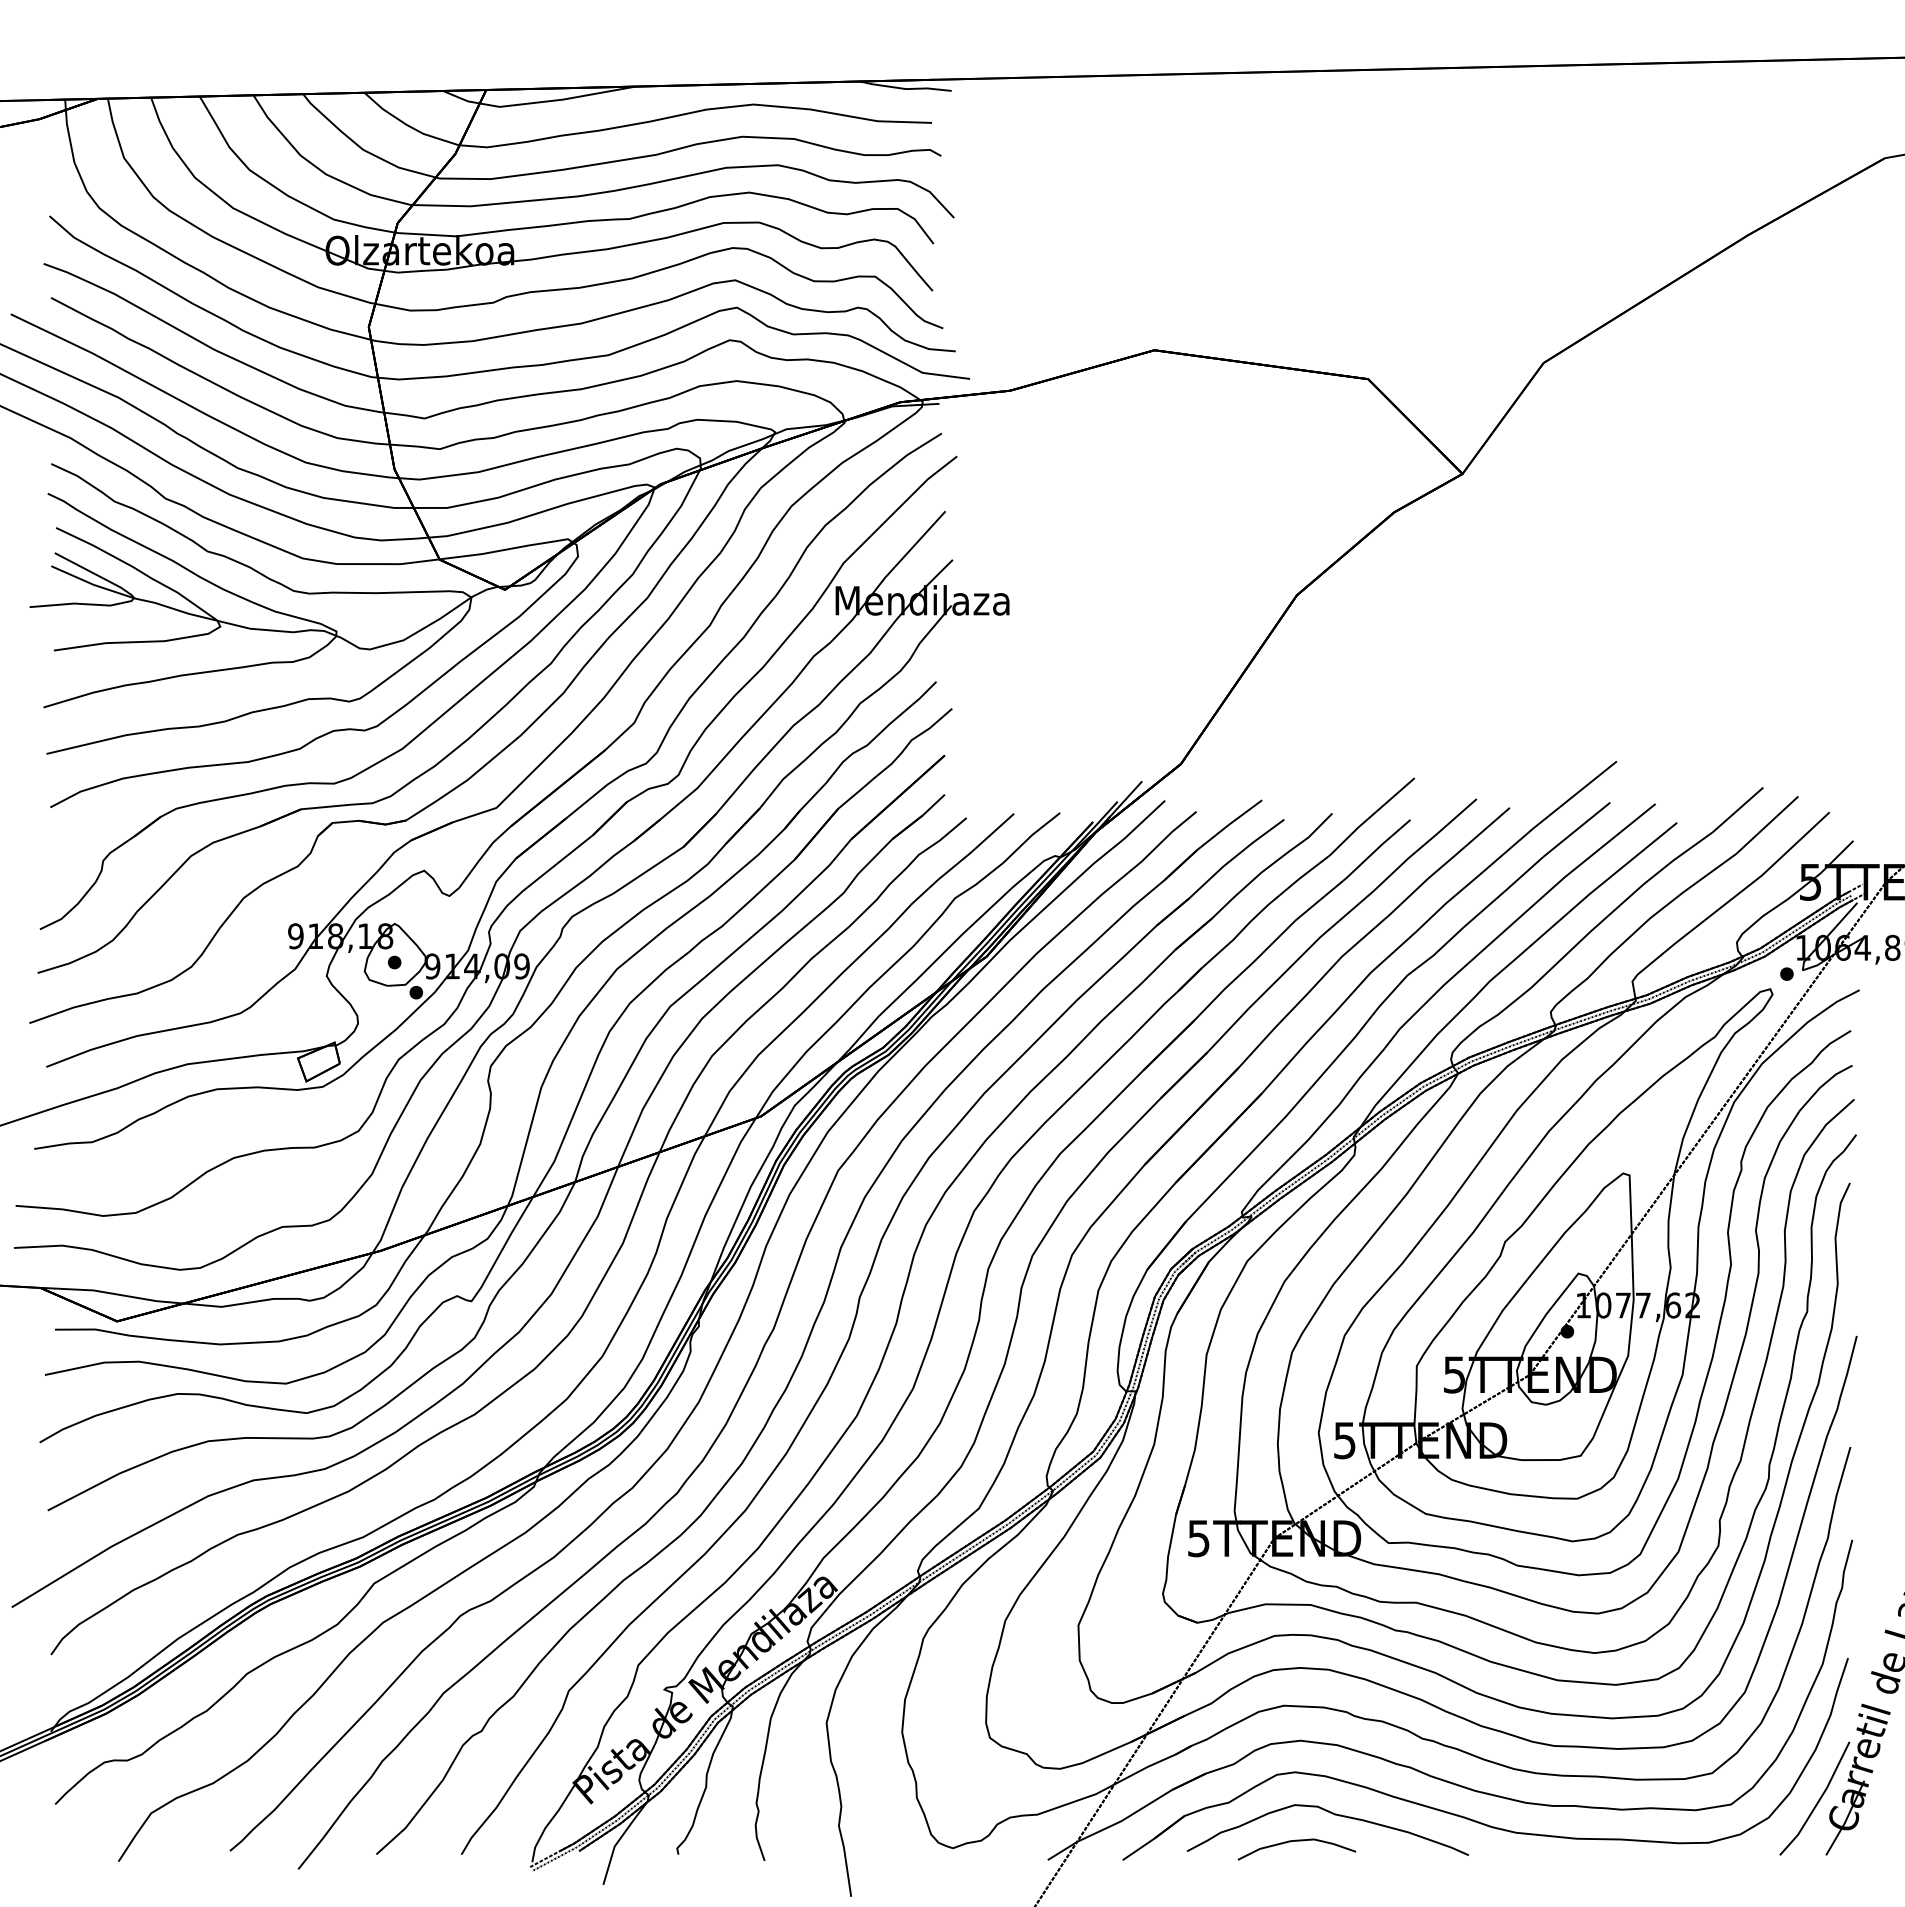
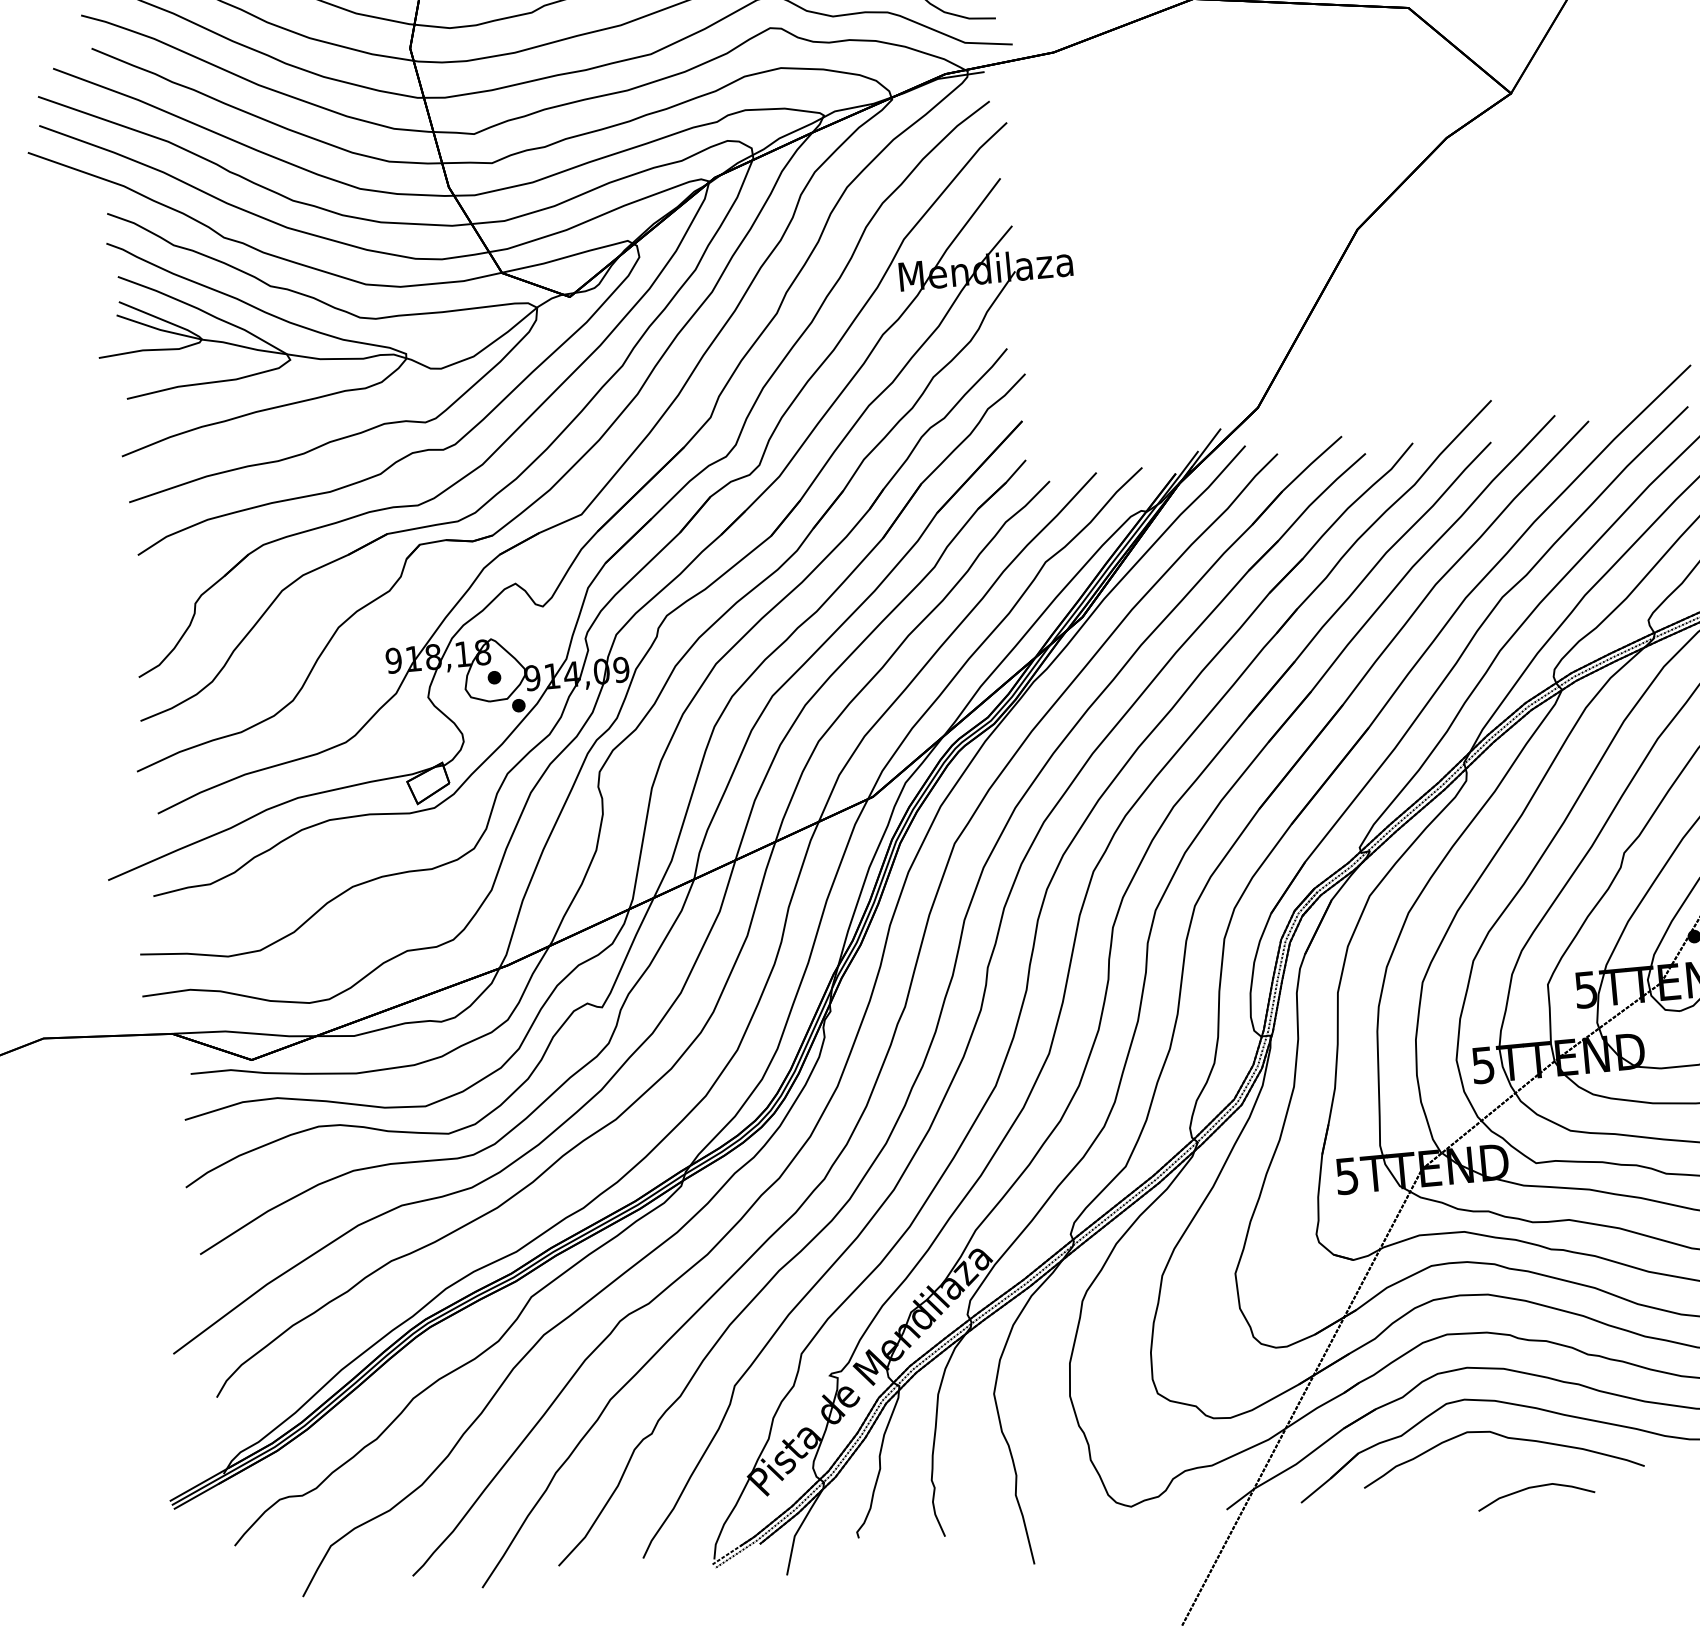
curve: (1296, 1841) -> (1535, 1487), moved

